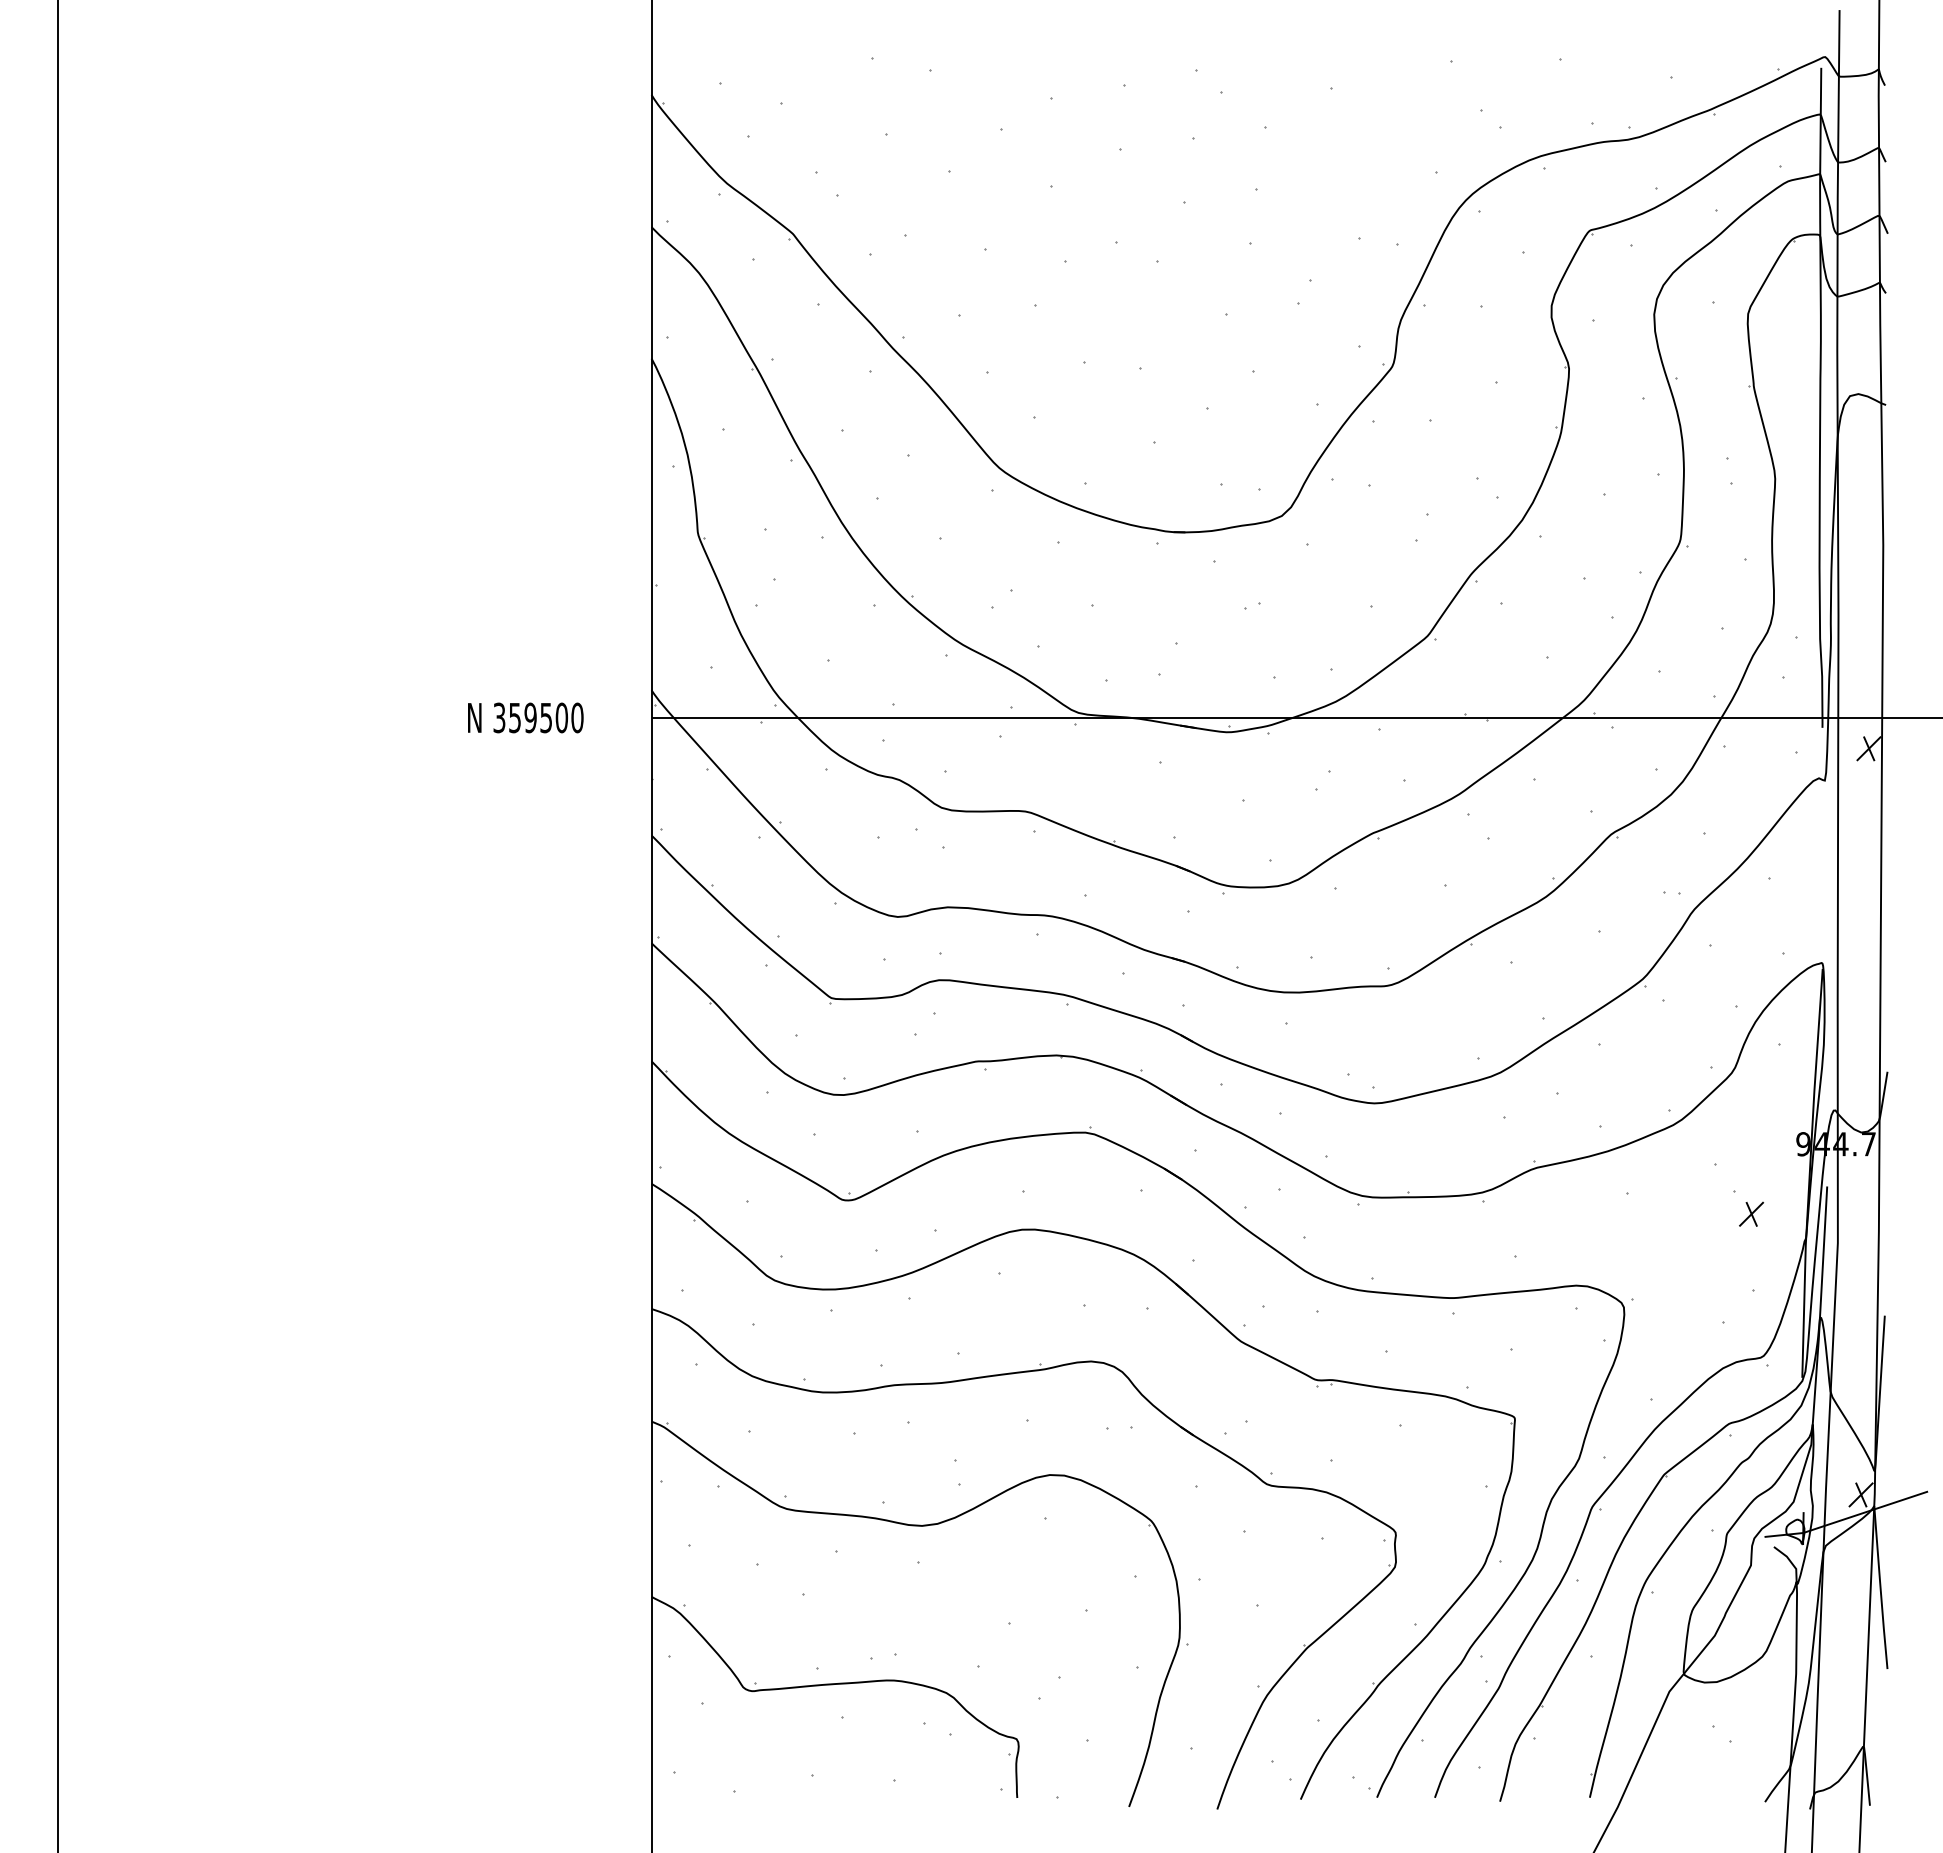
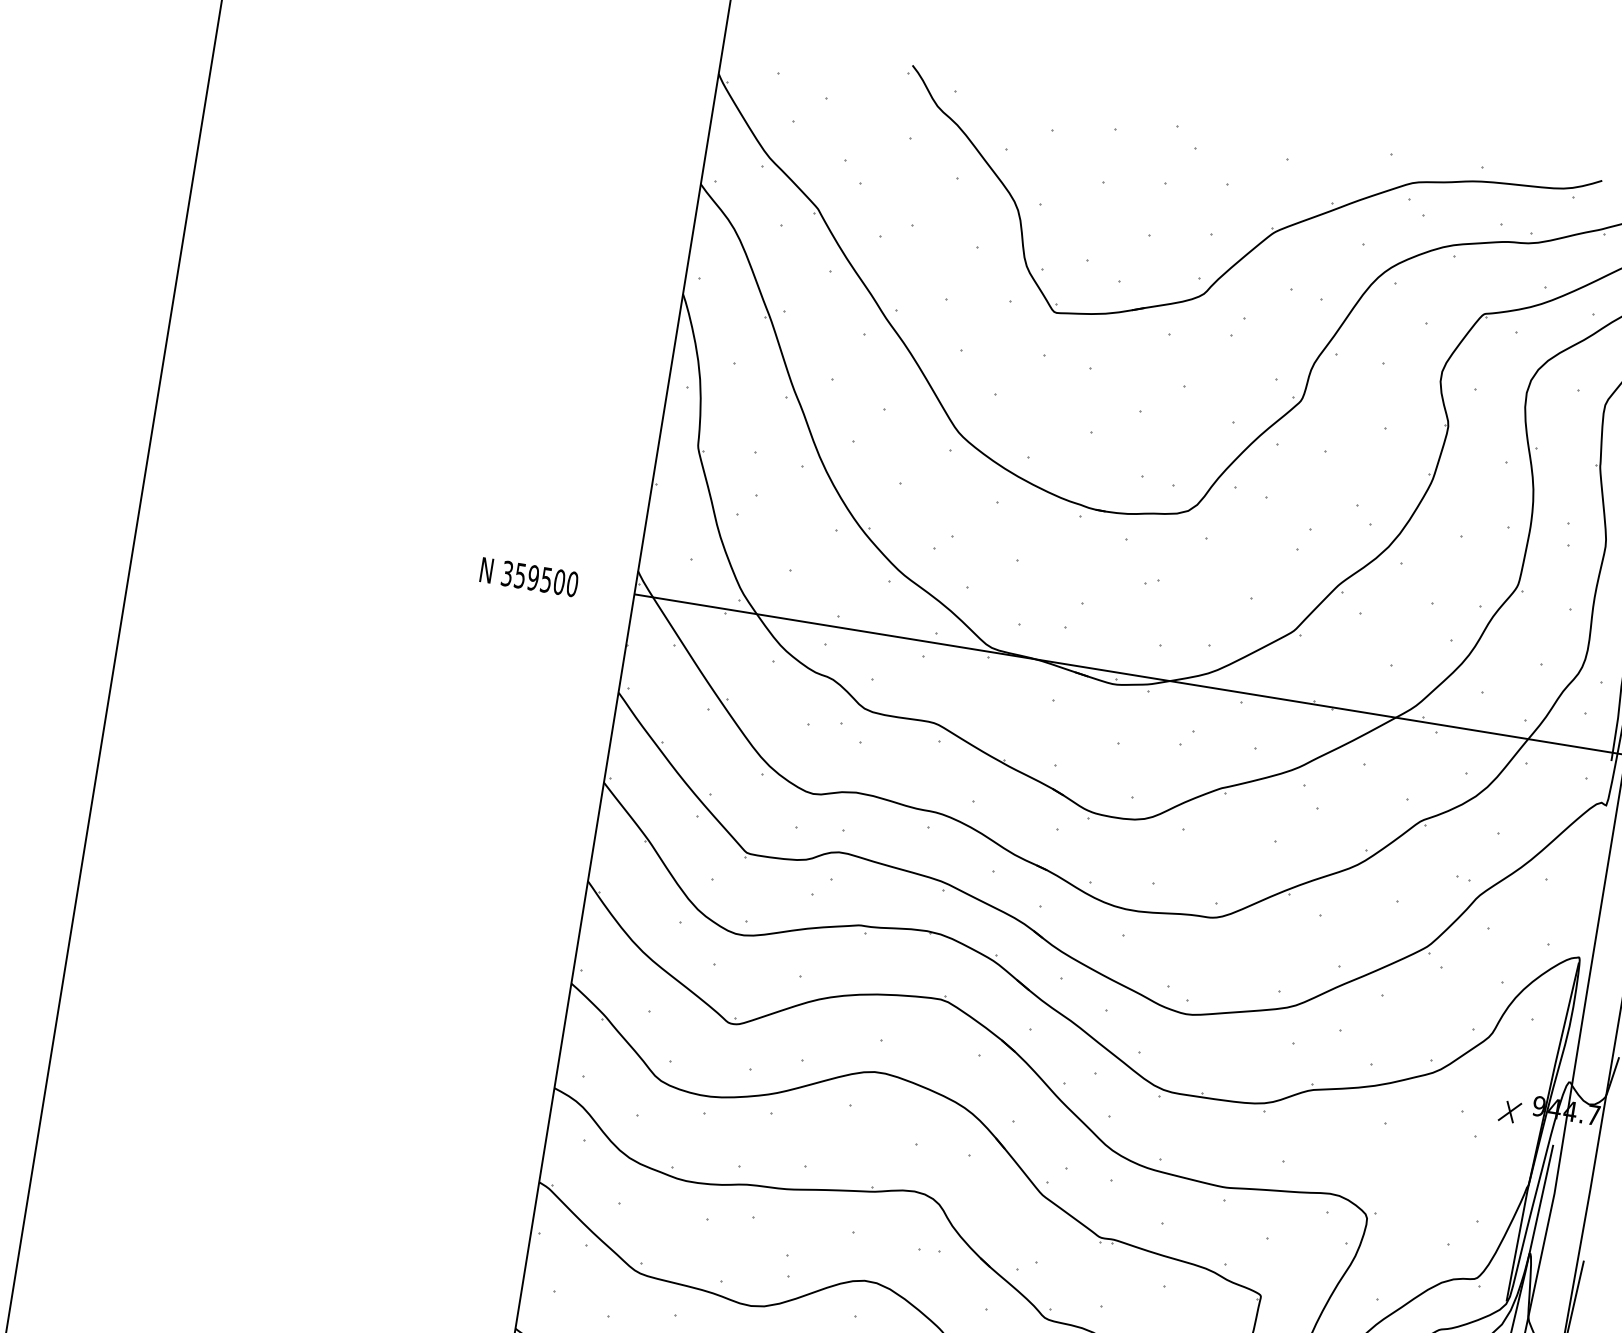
part: (1307, 197) -> (1252, 248), added
part: (1751, 1213) -> (1510, 1111), moved

